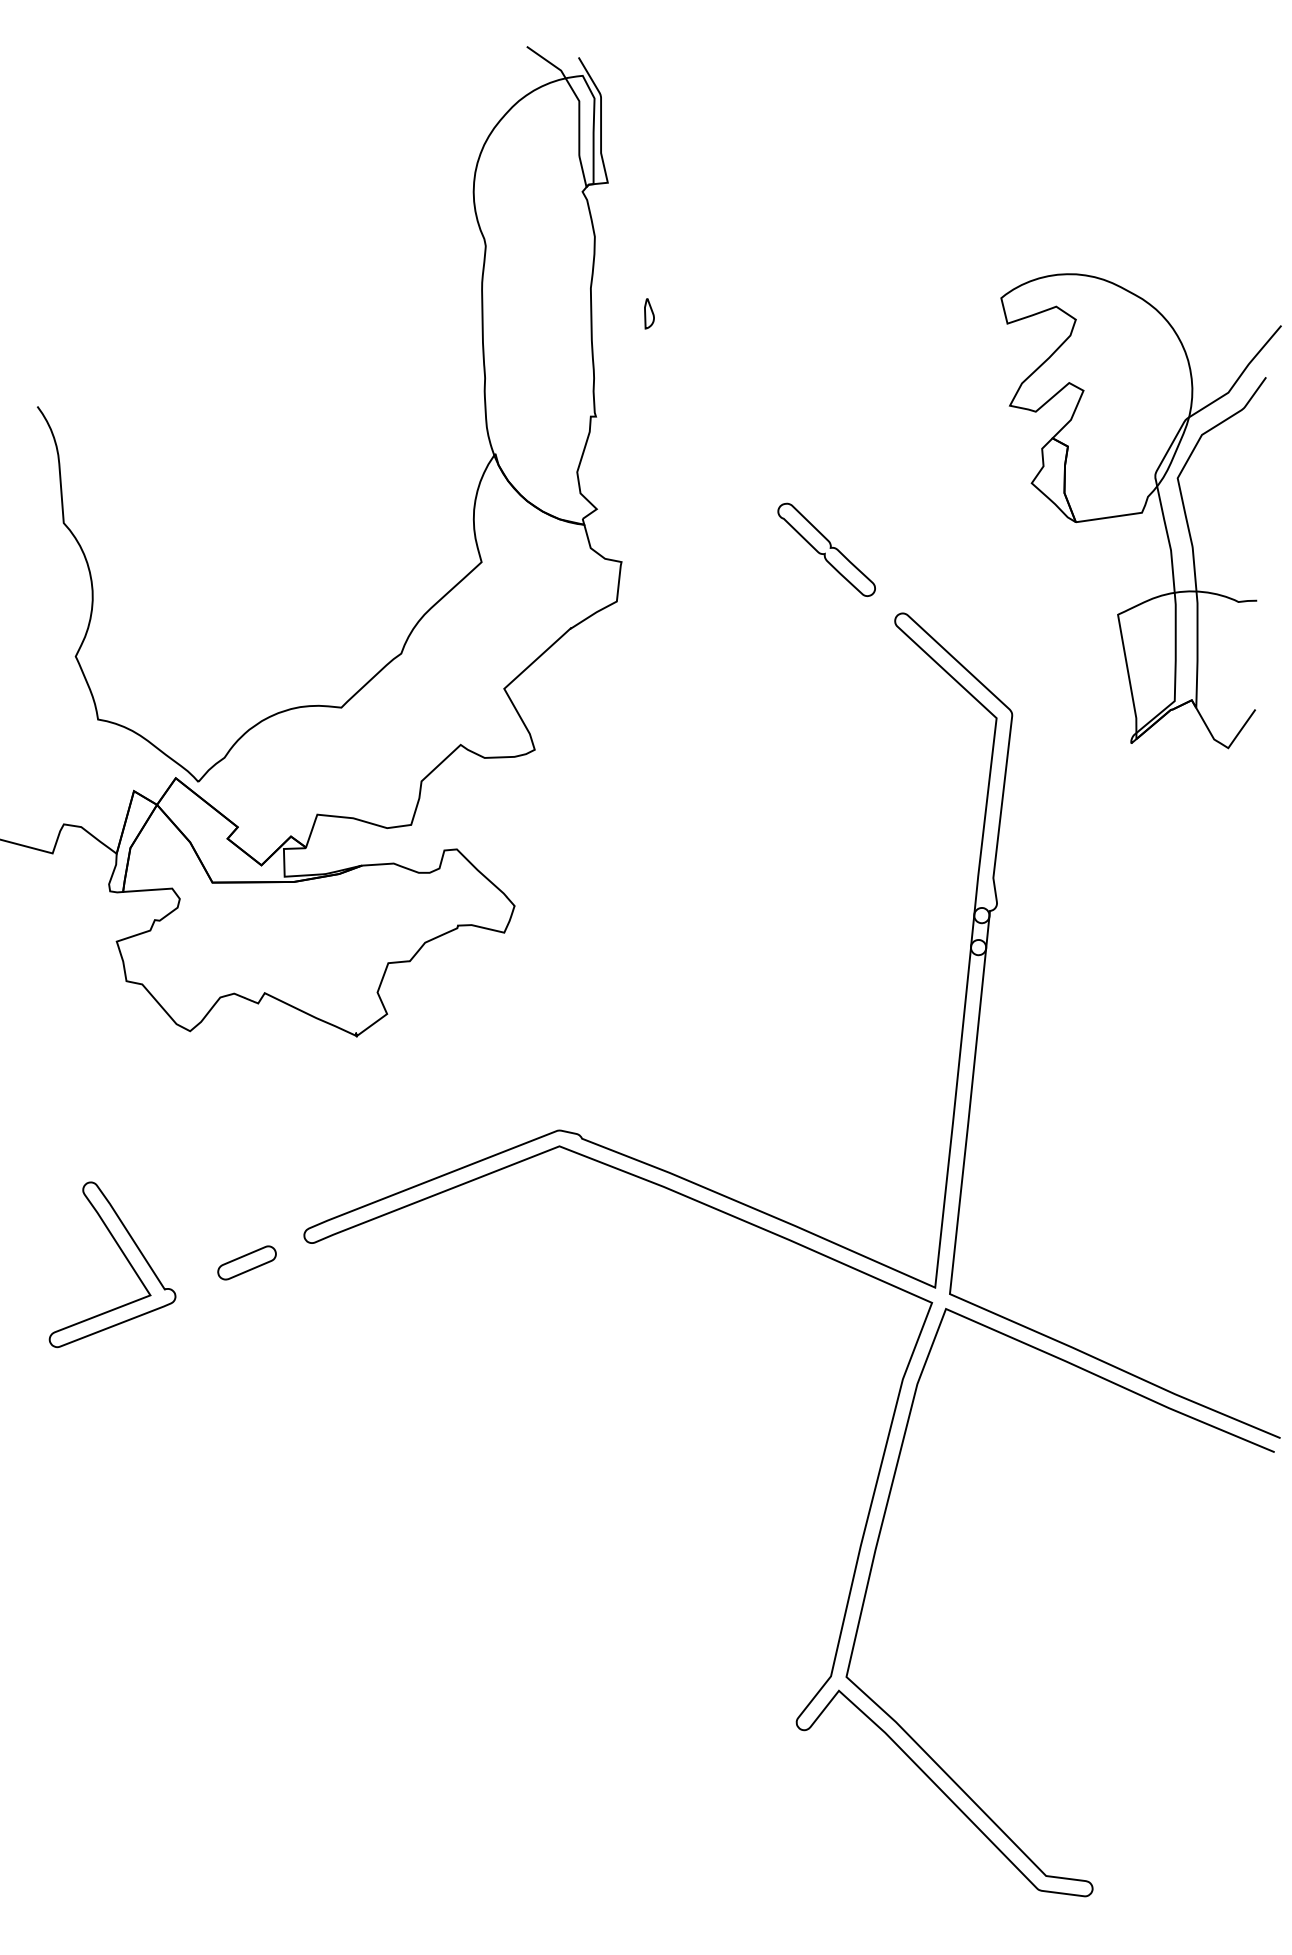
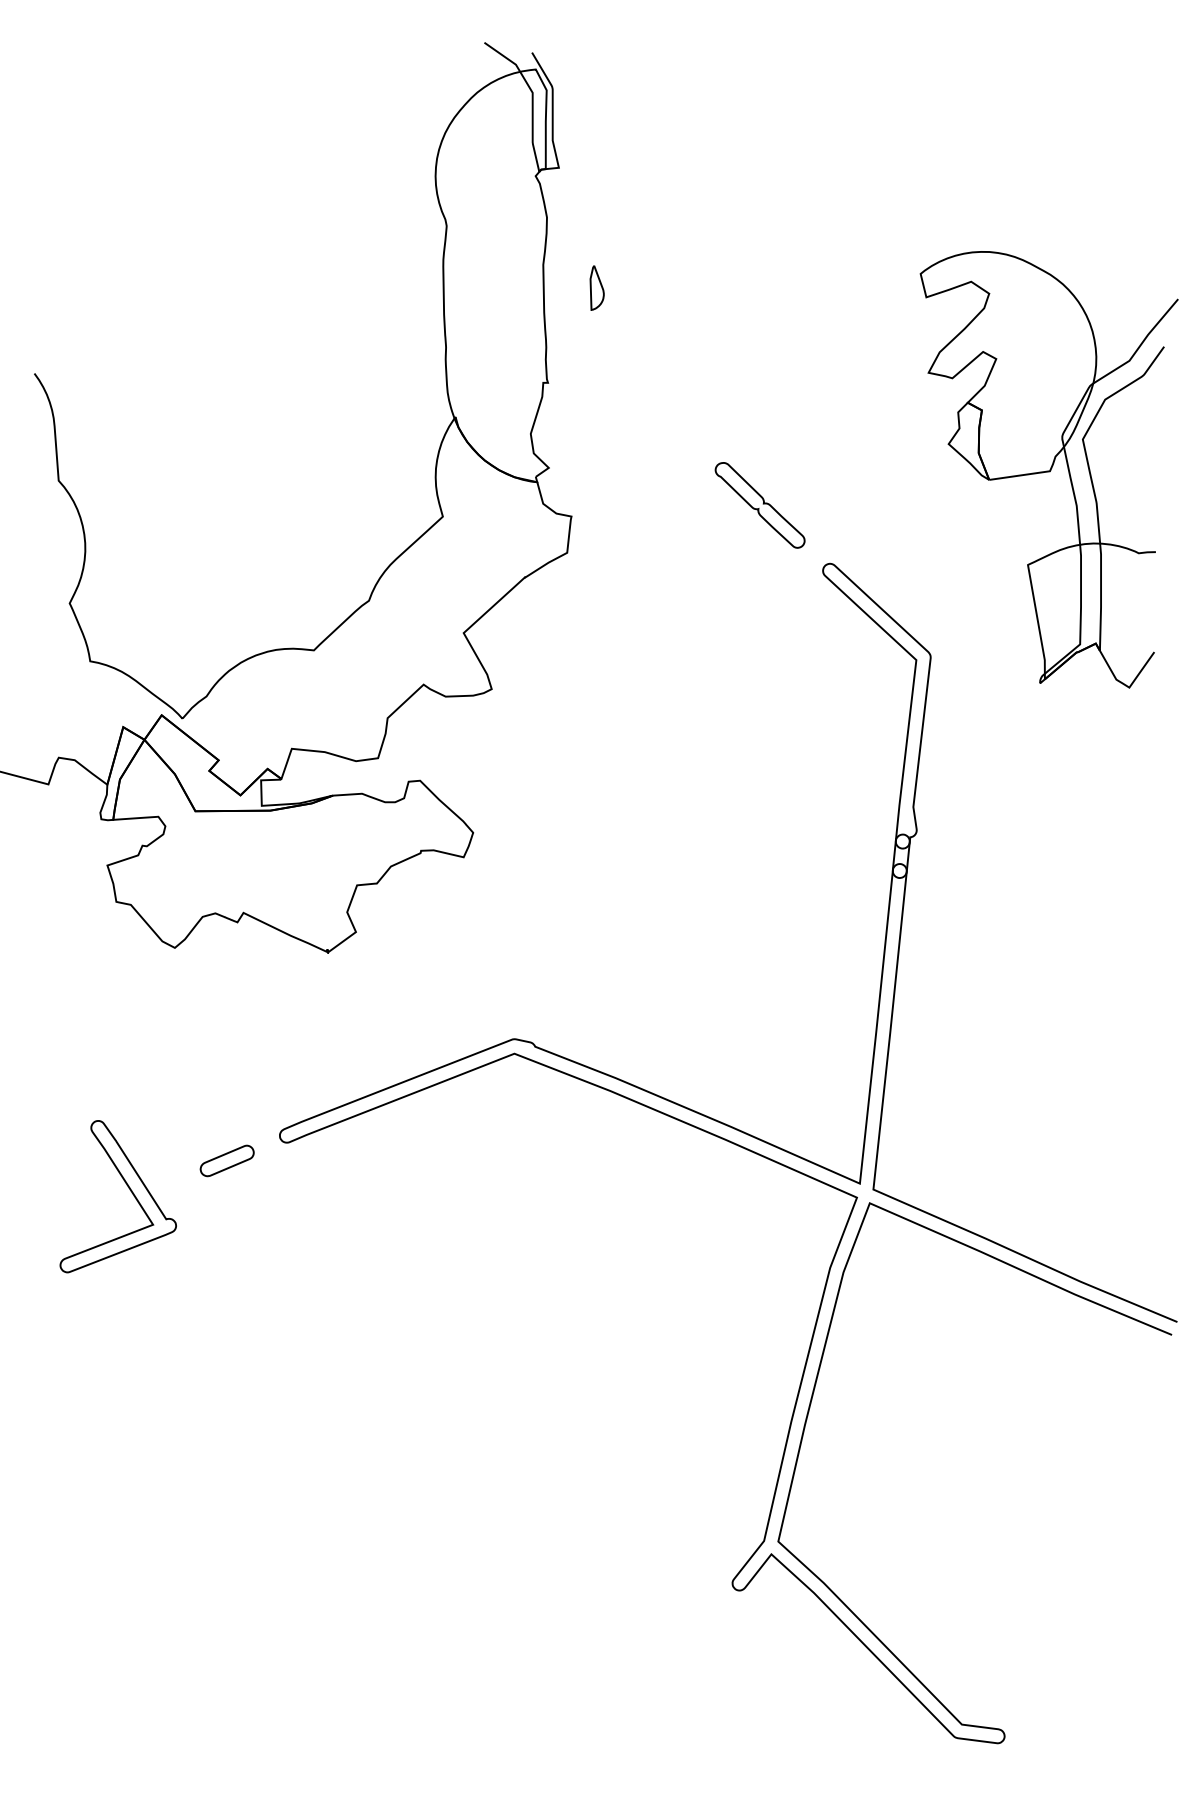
part: (649, 313) -> (597, 288), size x1.6
part: (123, 1255) -> (128, 1188), moved

